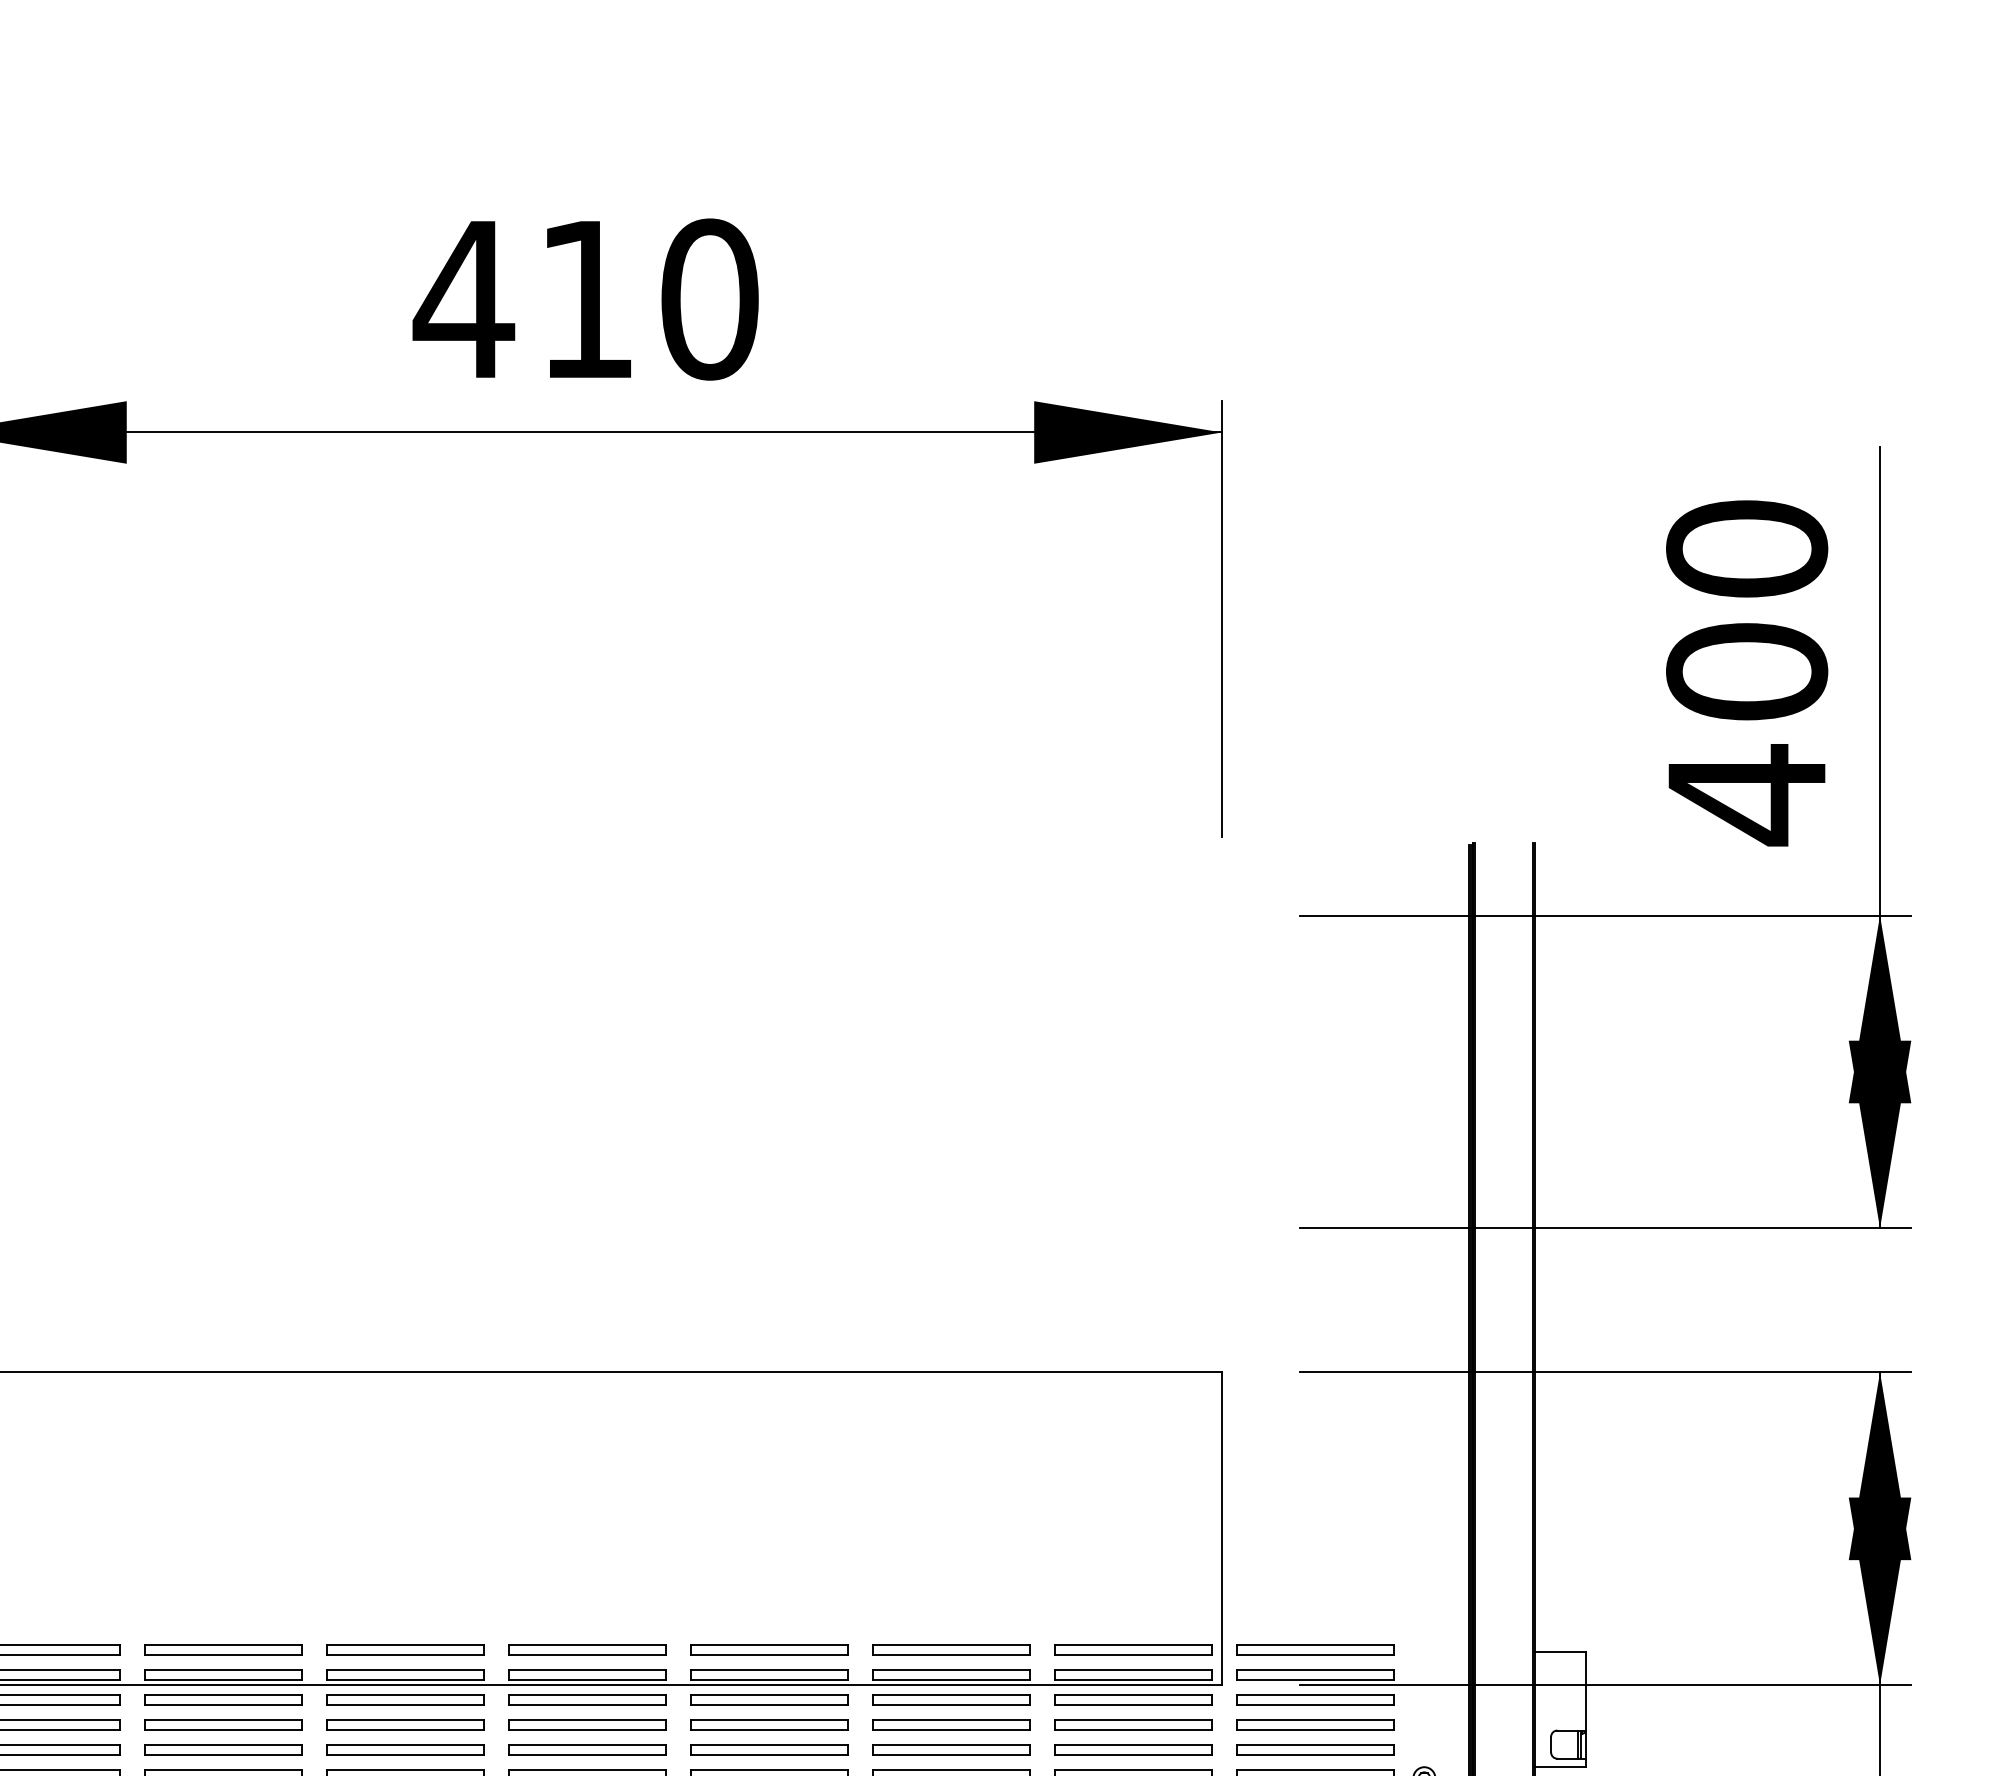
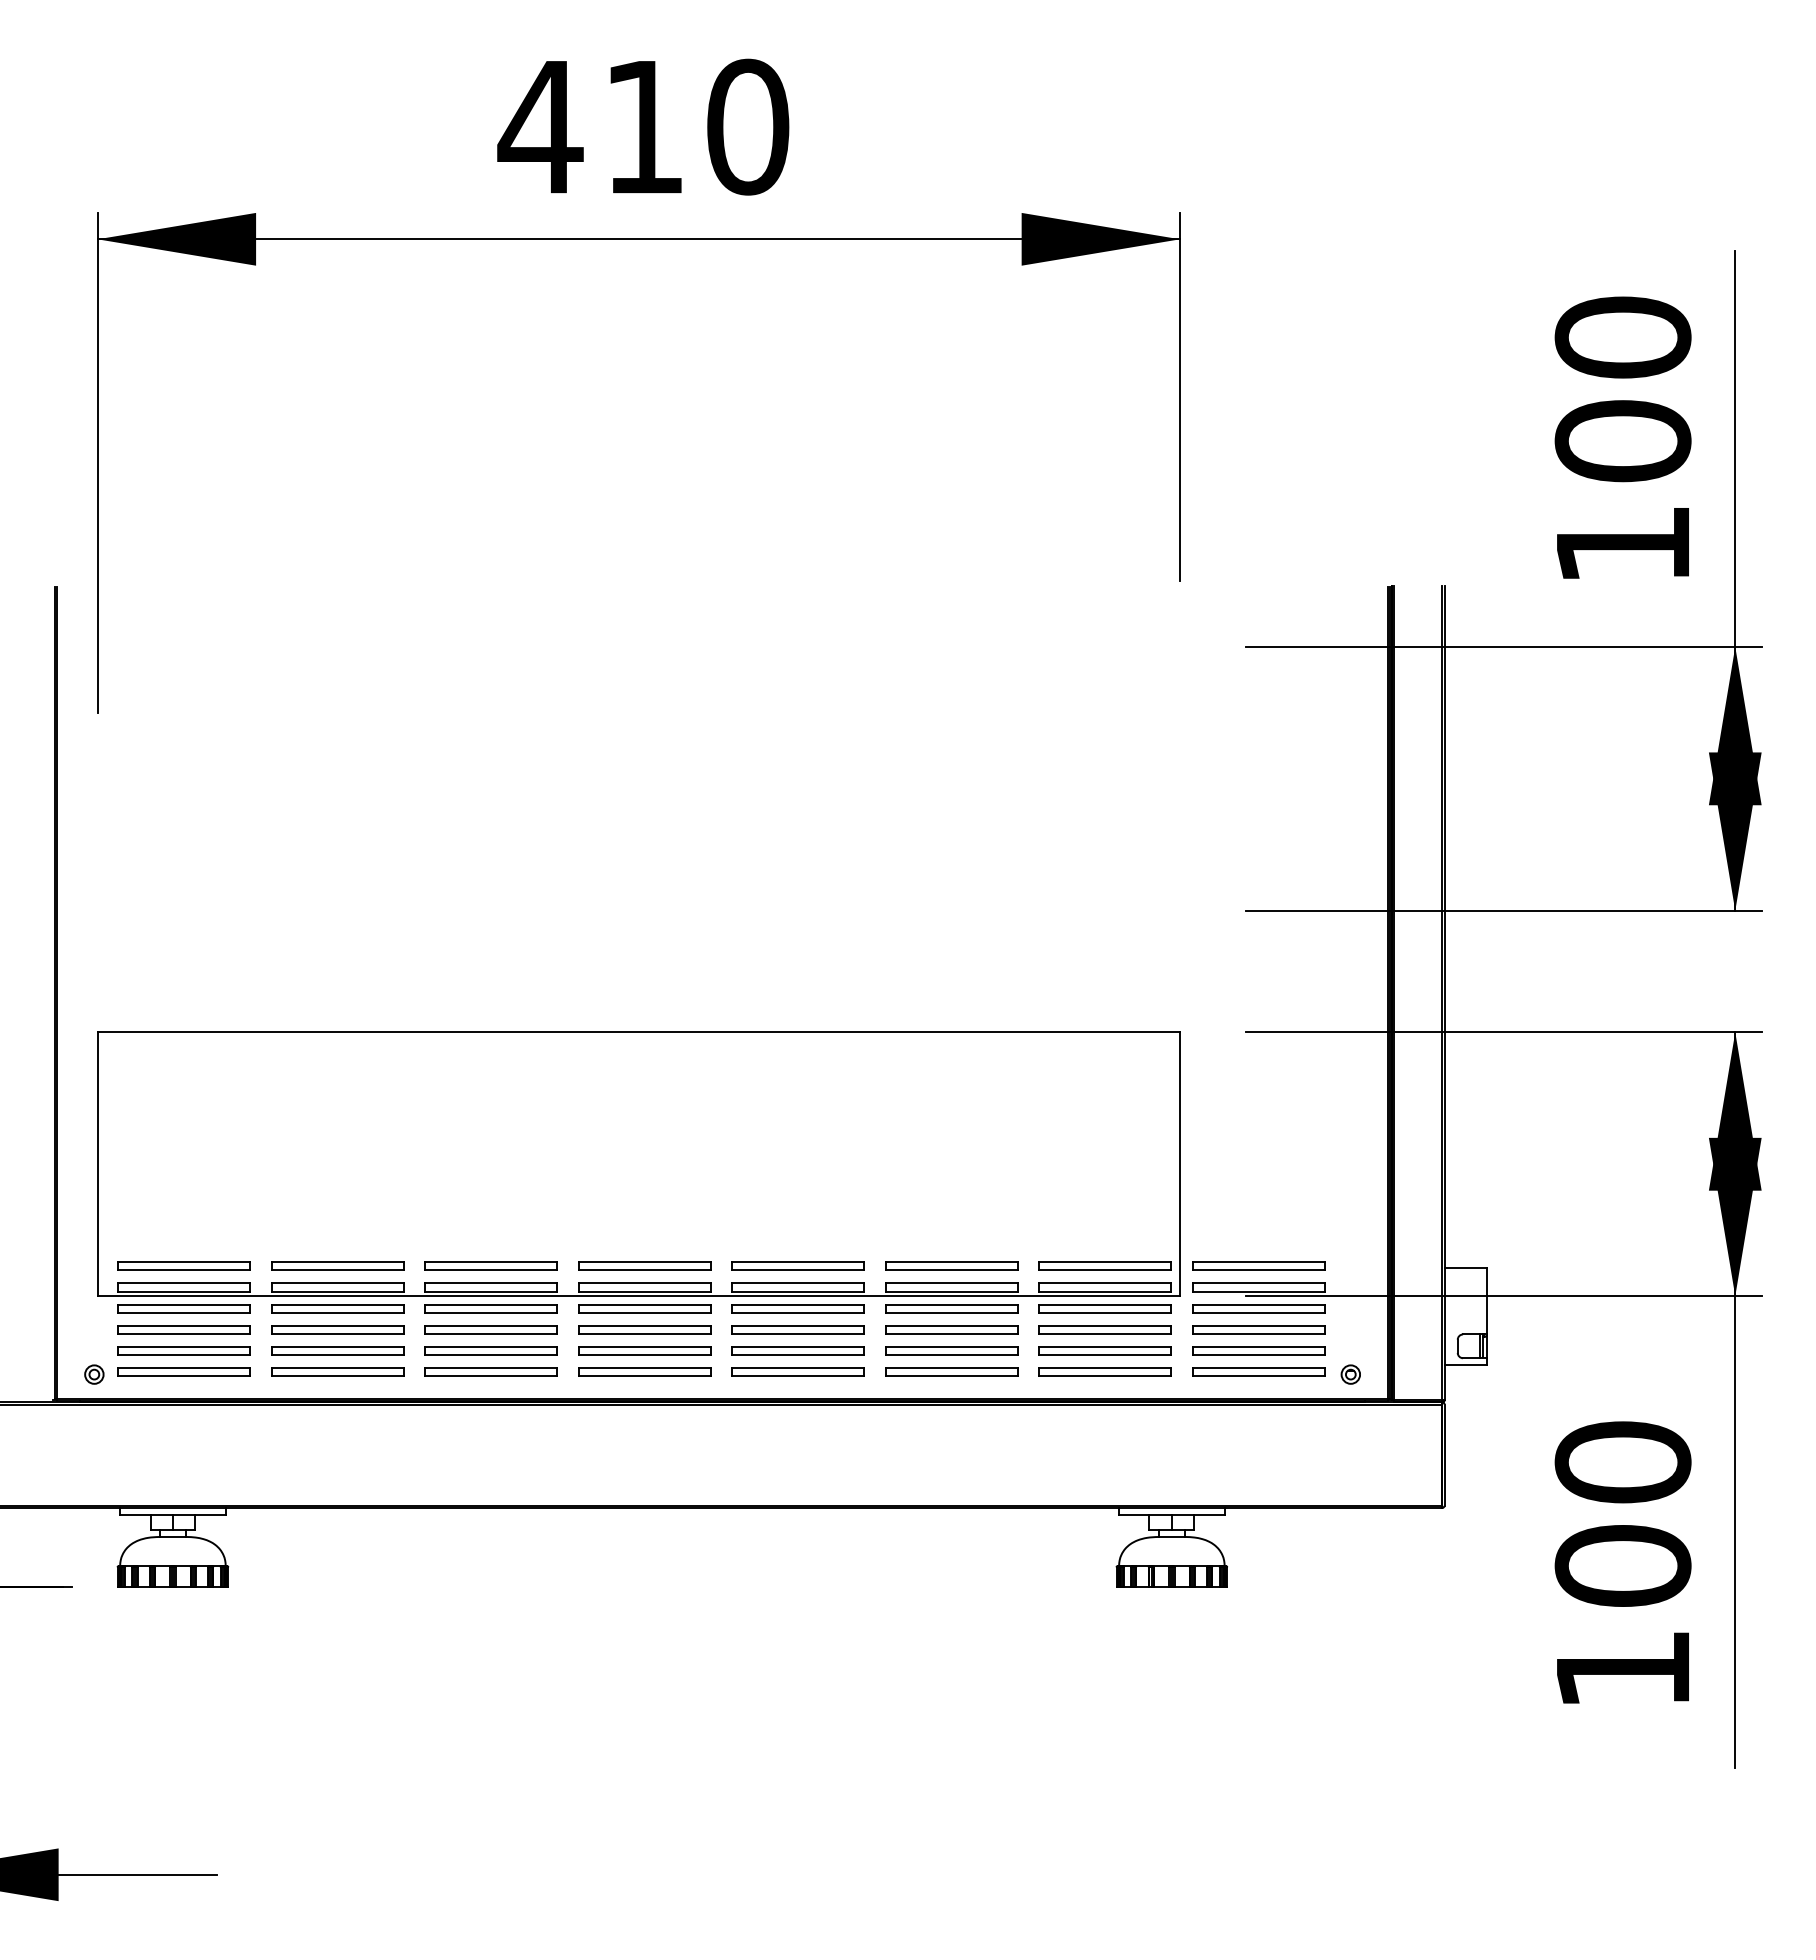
text: (1746, 795) -> (1622, 545), 400 -> 100

